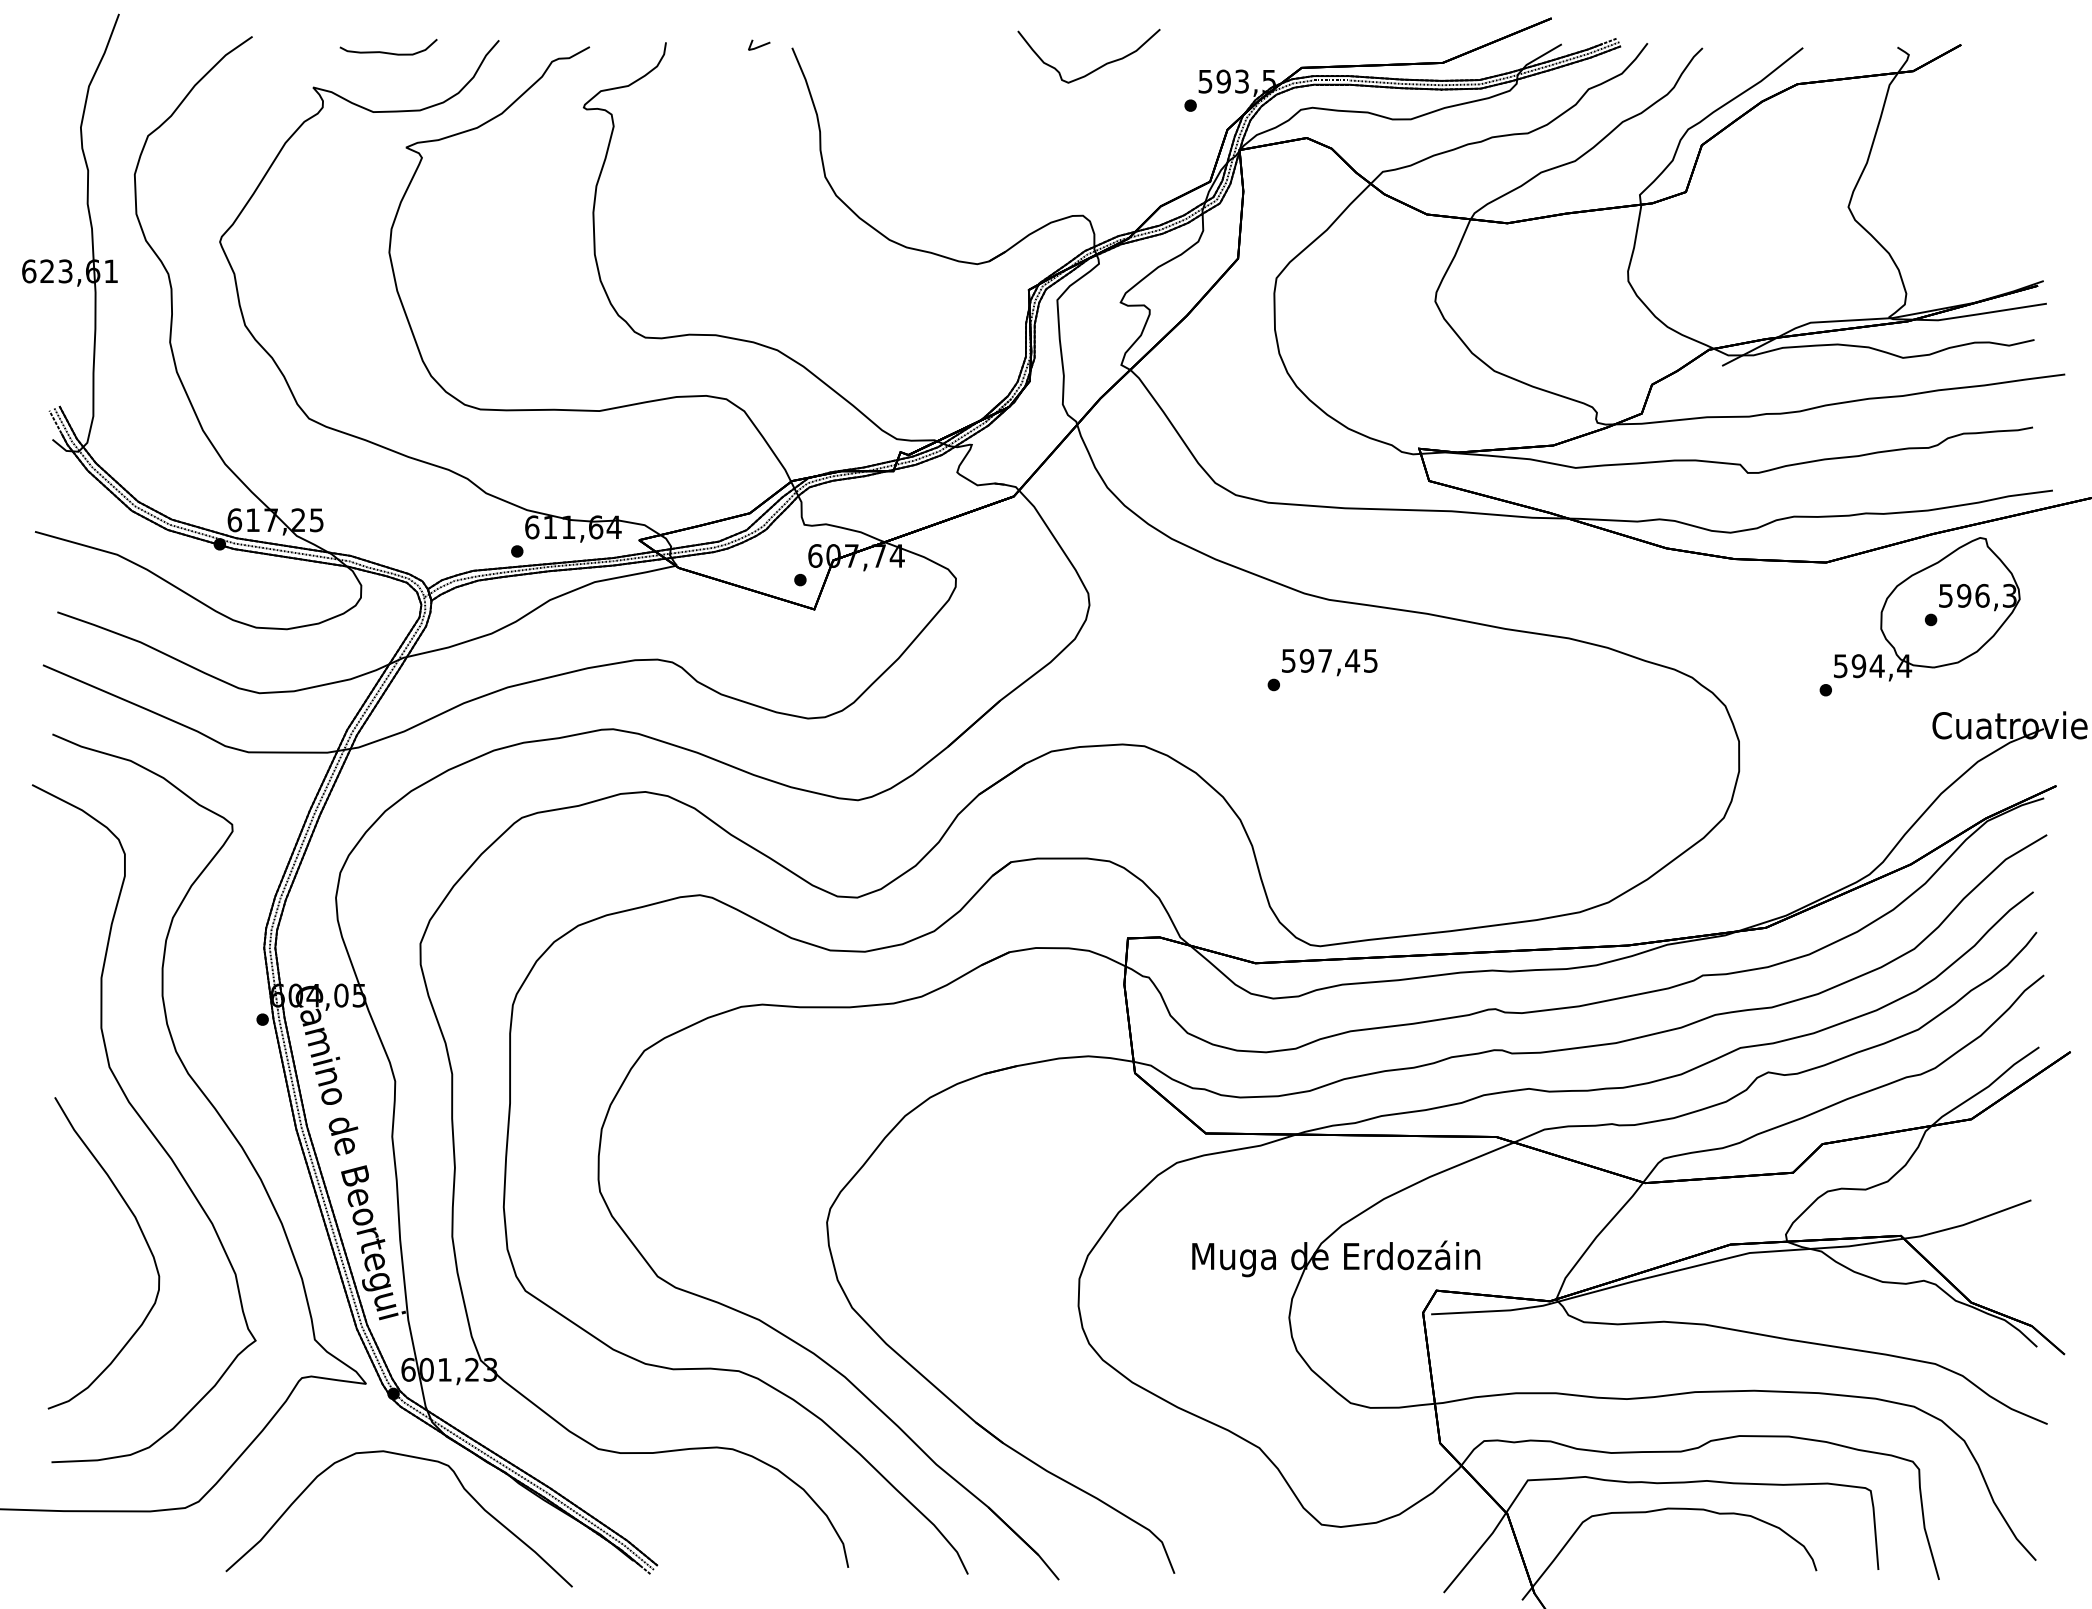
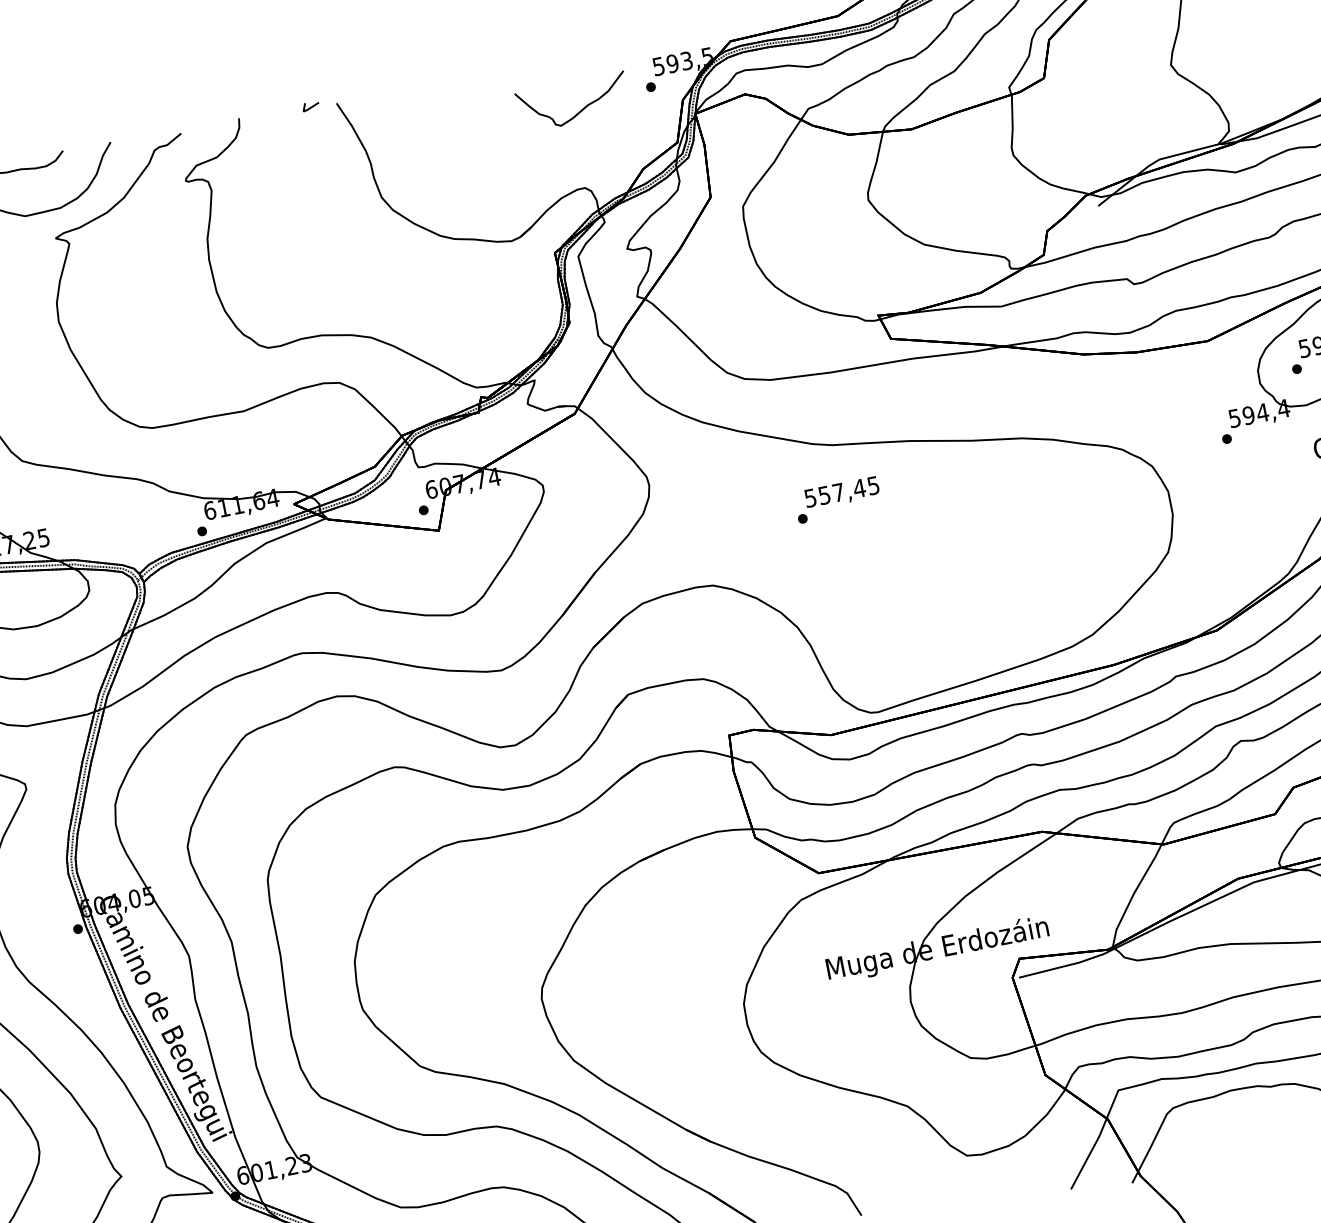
curve: (1094, 69) -> (579, 111), moved
text: (1306, 660) -> (824, 495), 597,45 -> 557,45

